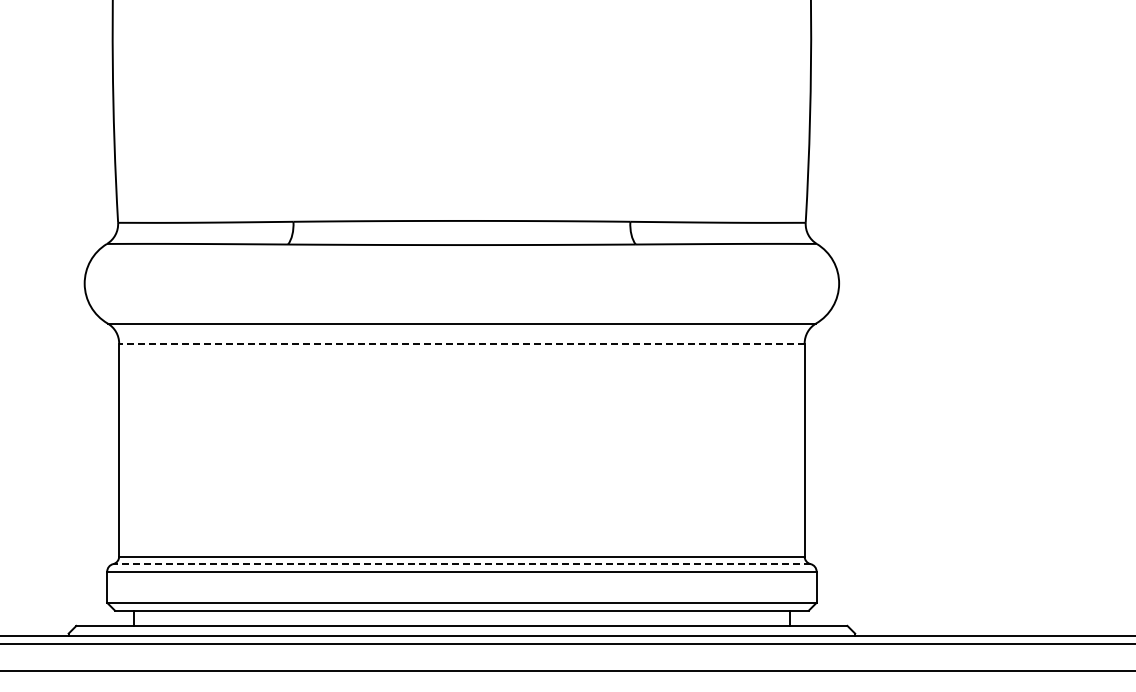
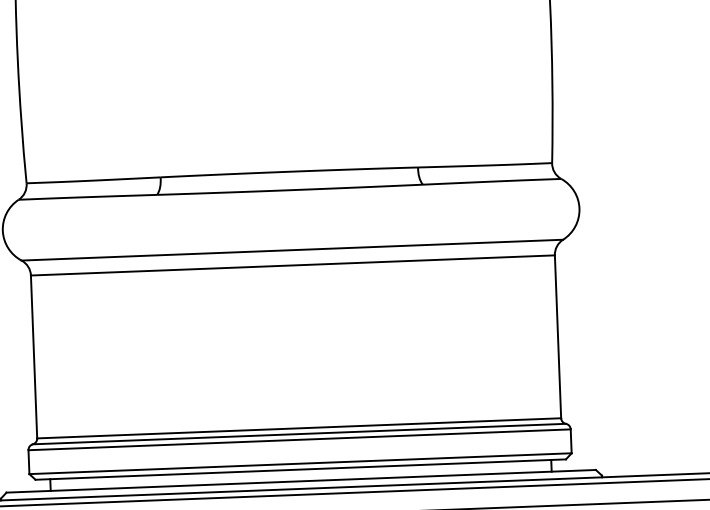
line: (461, 343) -> (292, 265), dashed -> solid
line: (461, 564) -> (299, 434), dashed -> solid

